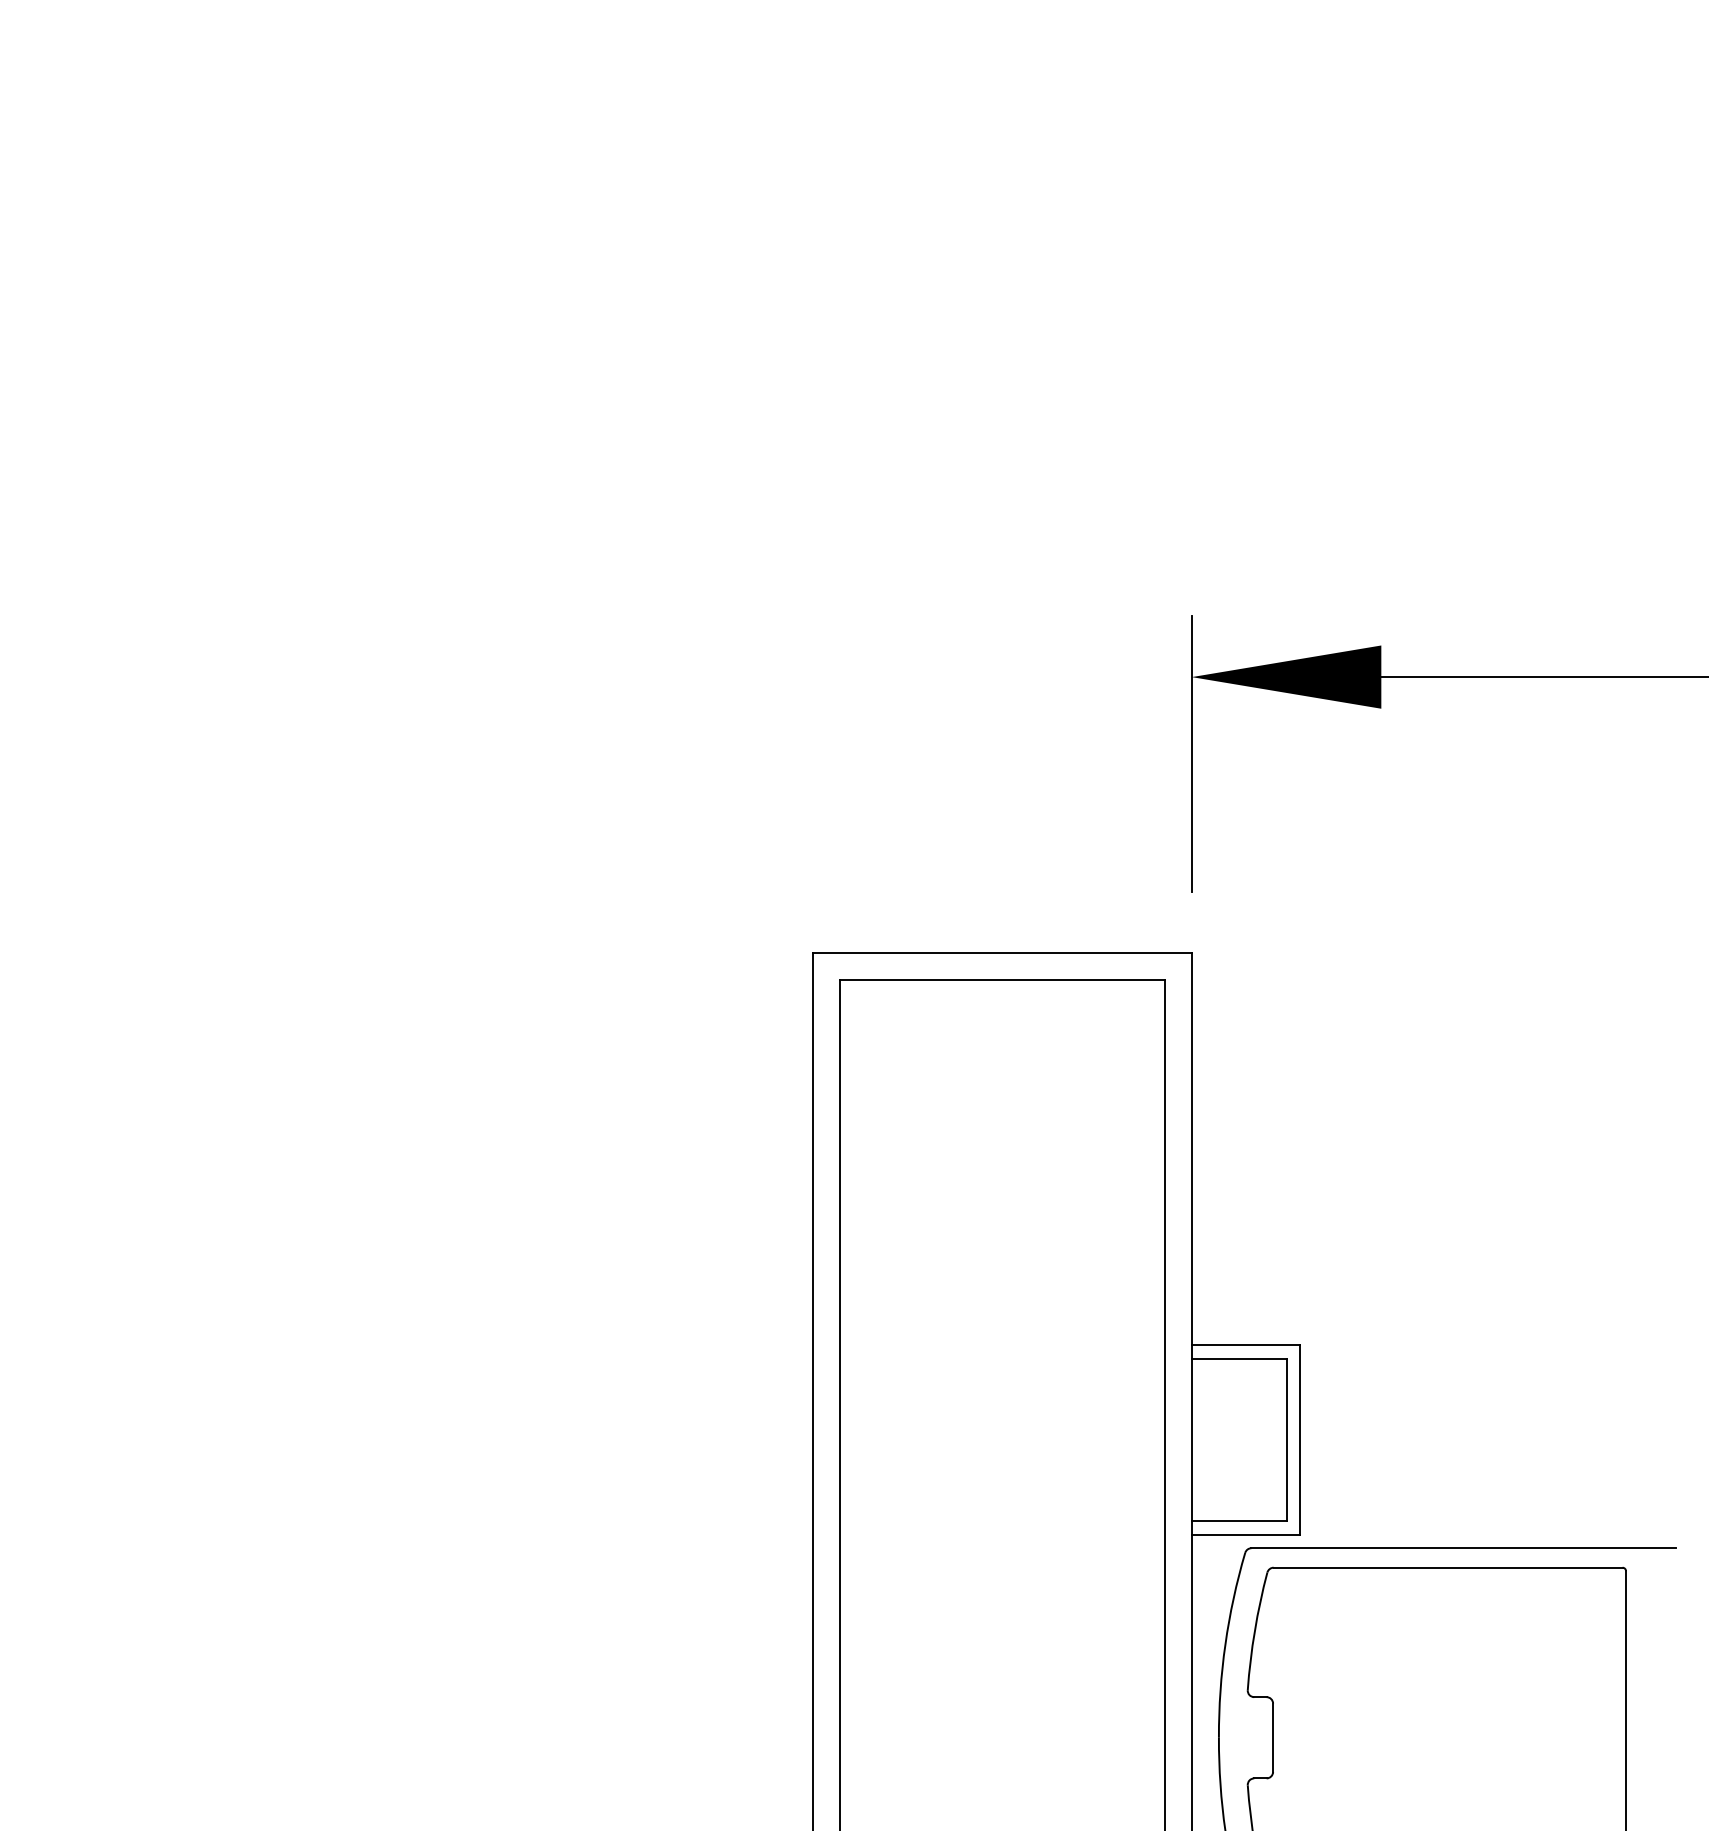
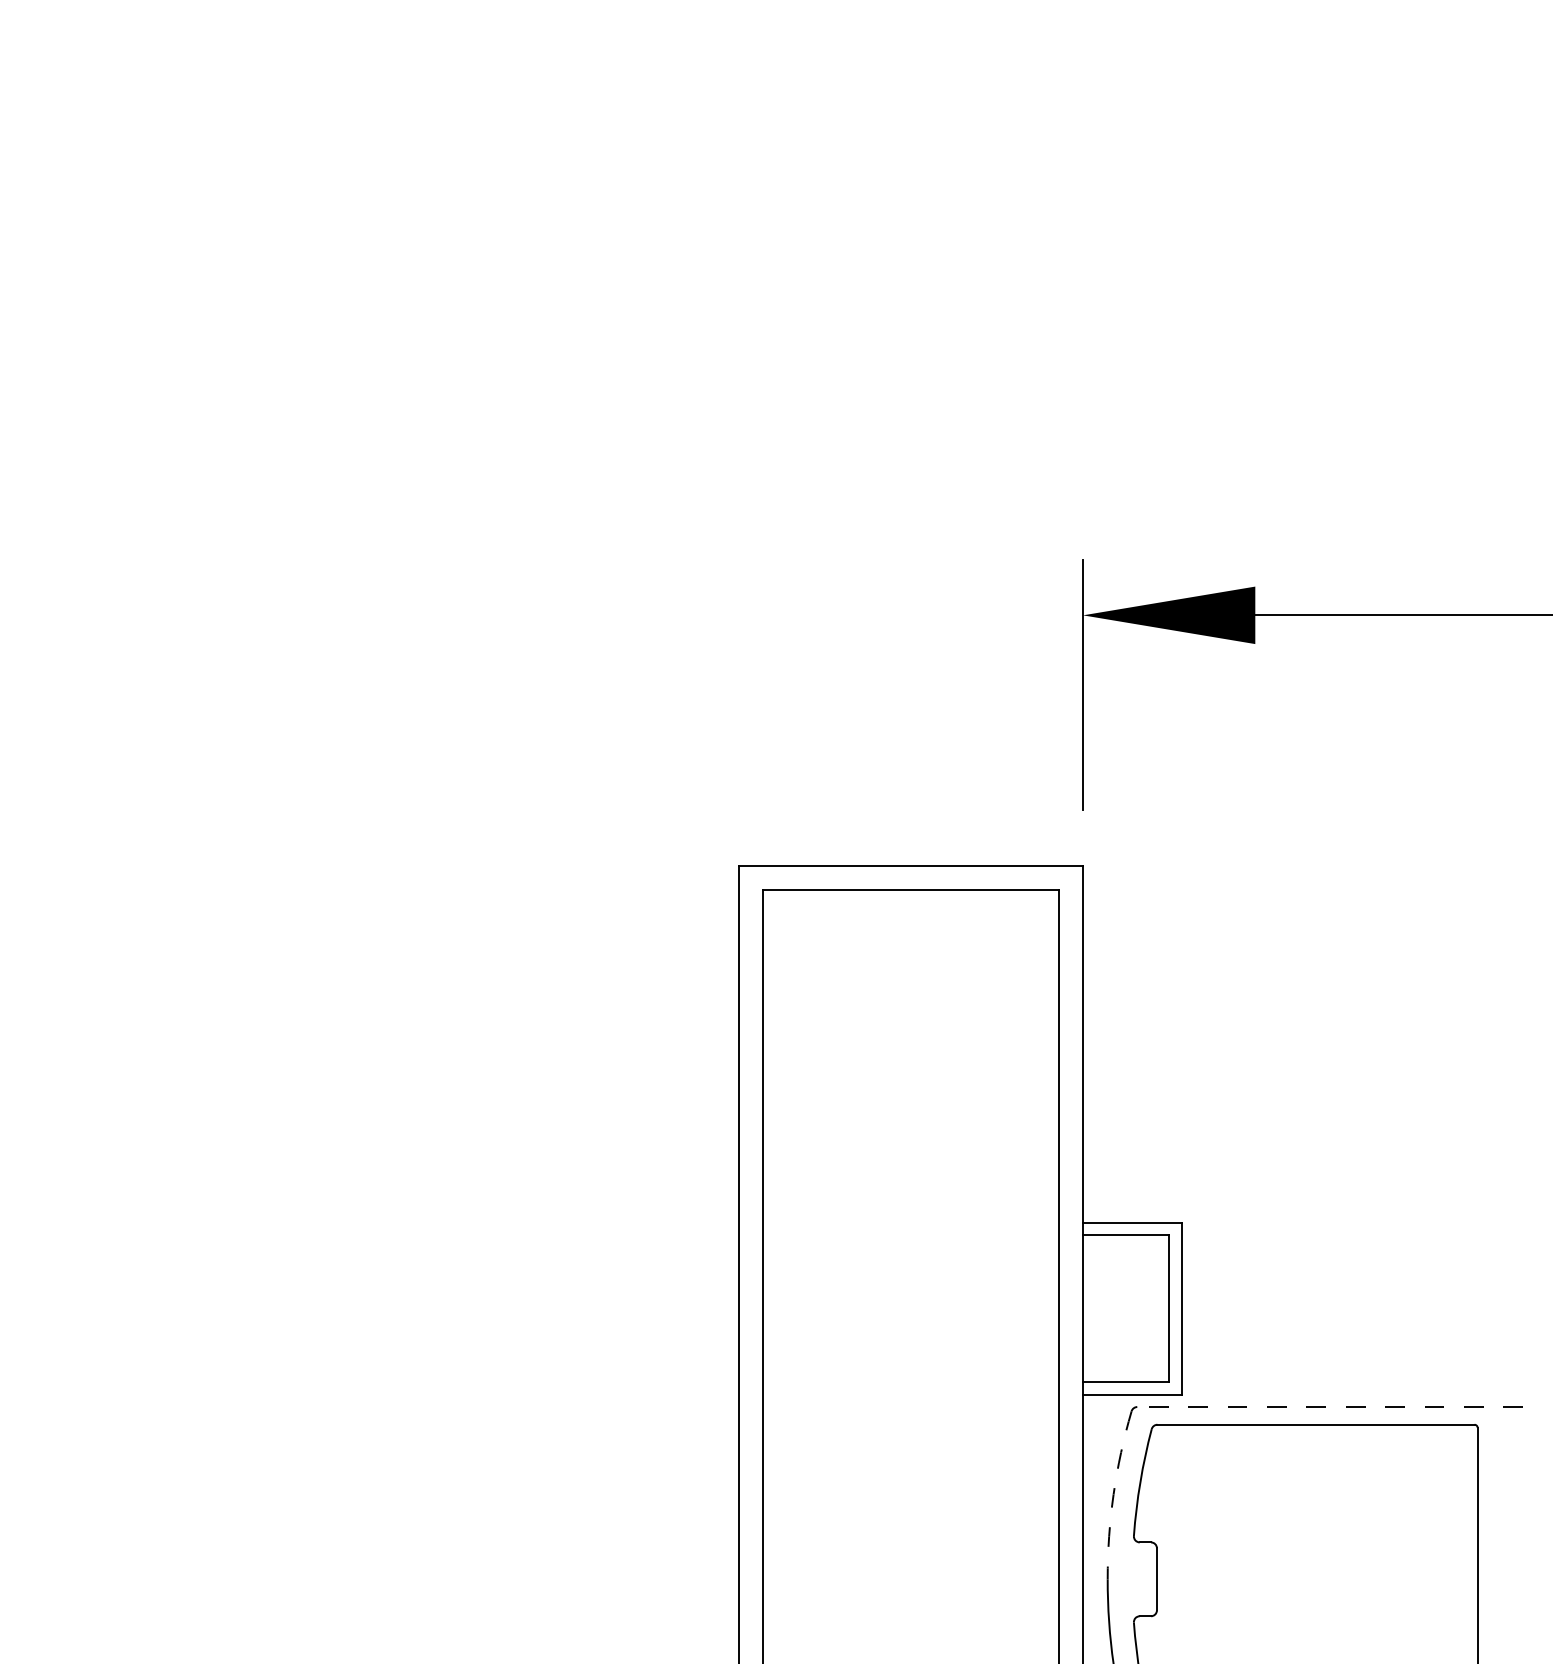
line: (1464, 1548) -> (1330, 1407), solid -> dashed
arc: (1225, 1644) -> (1113, 1494), solid -> dashed

